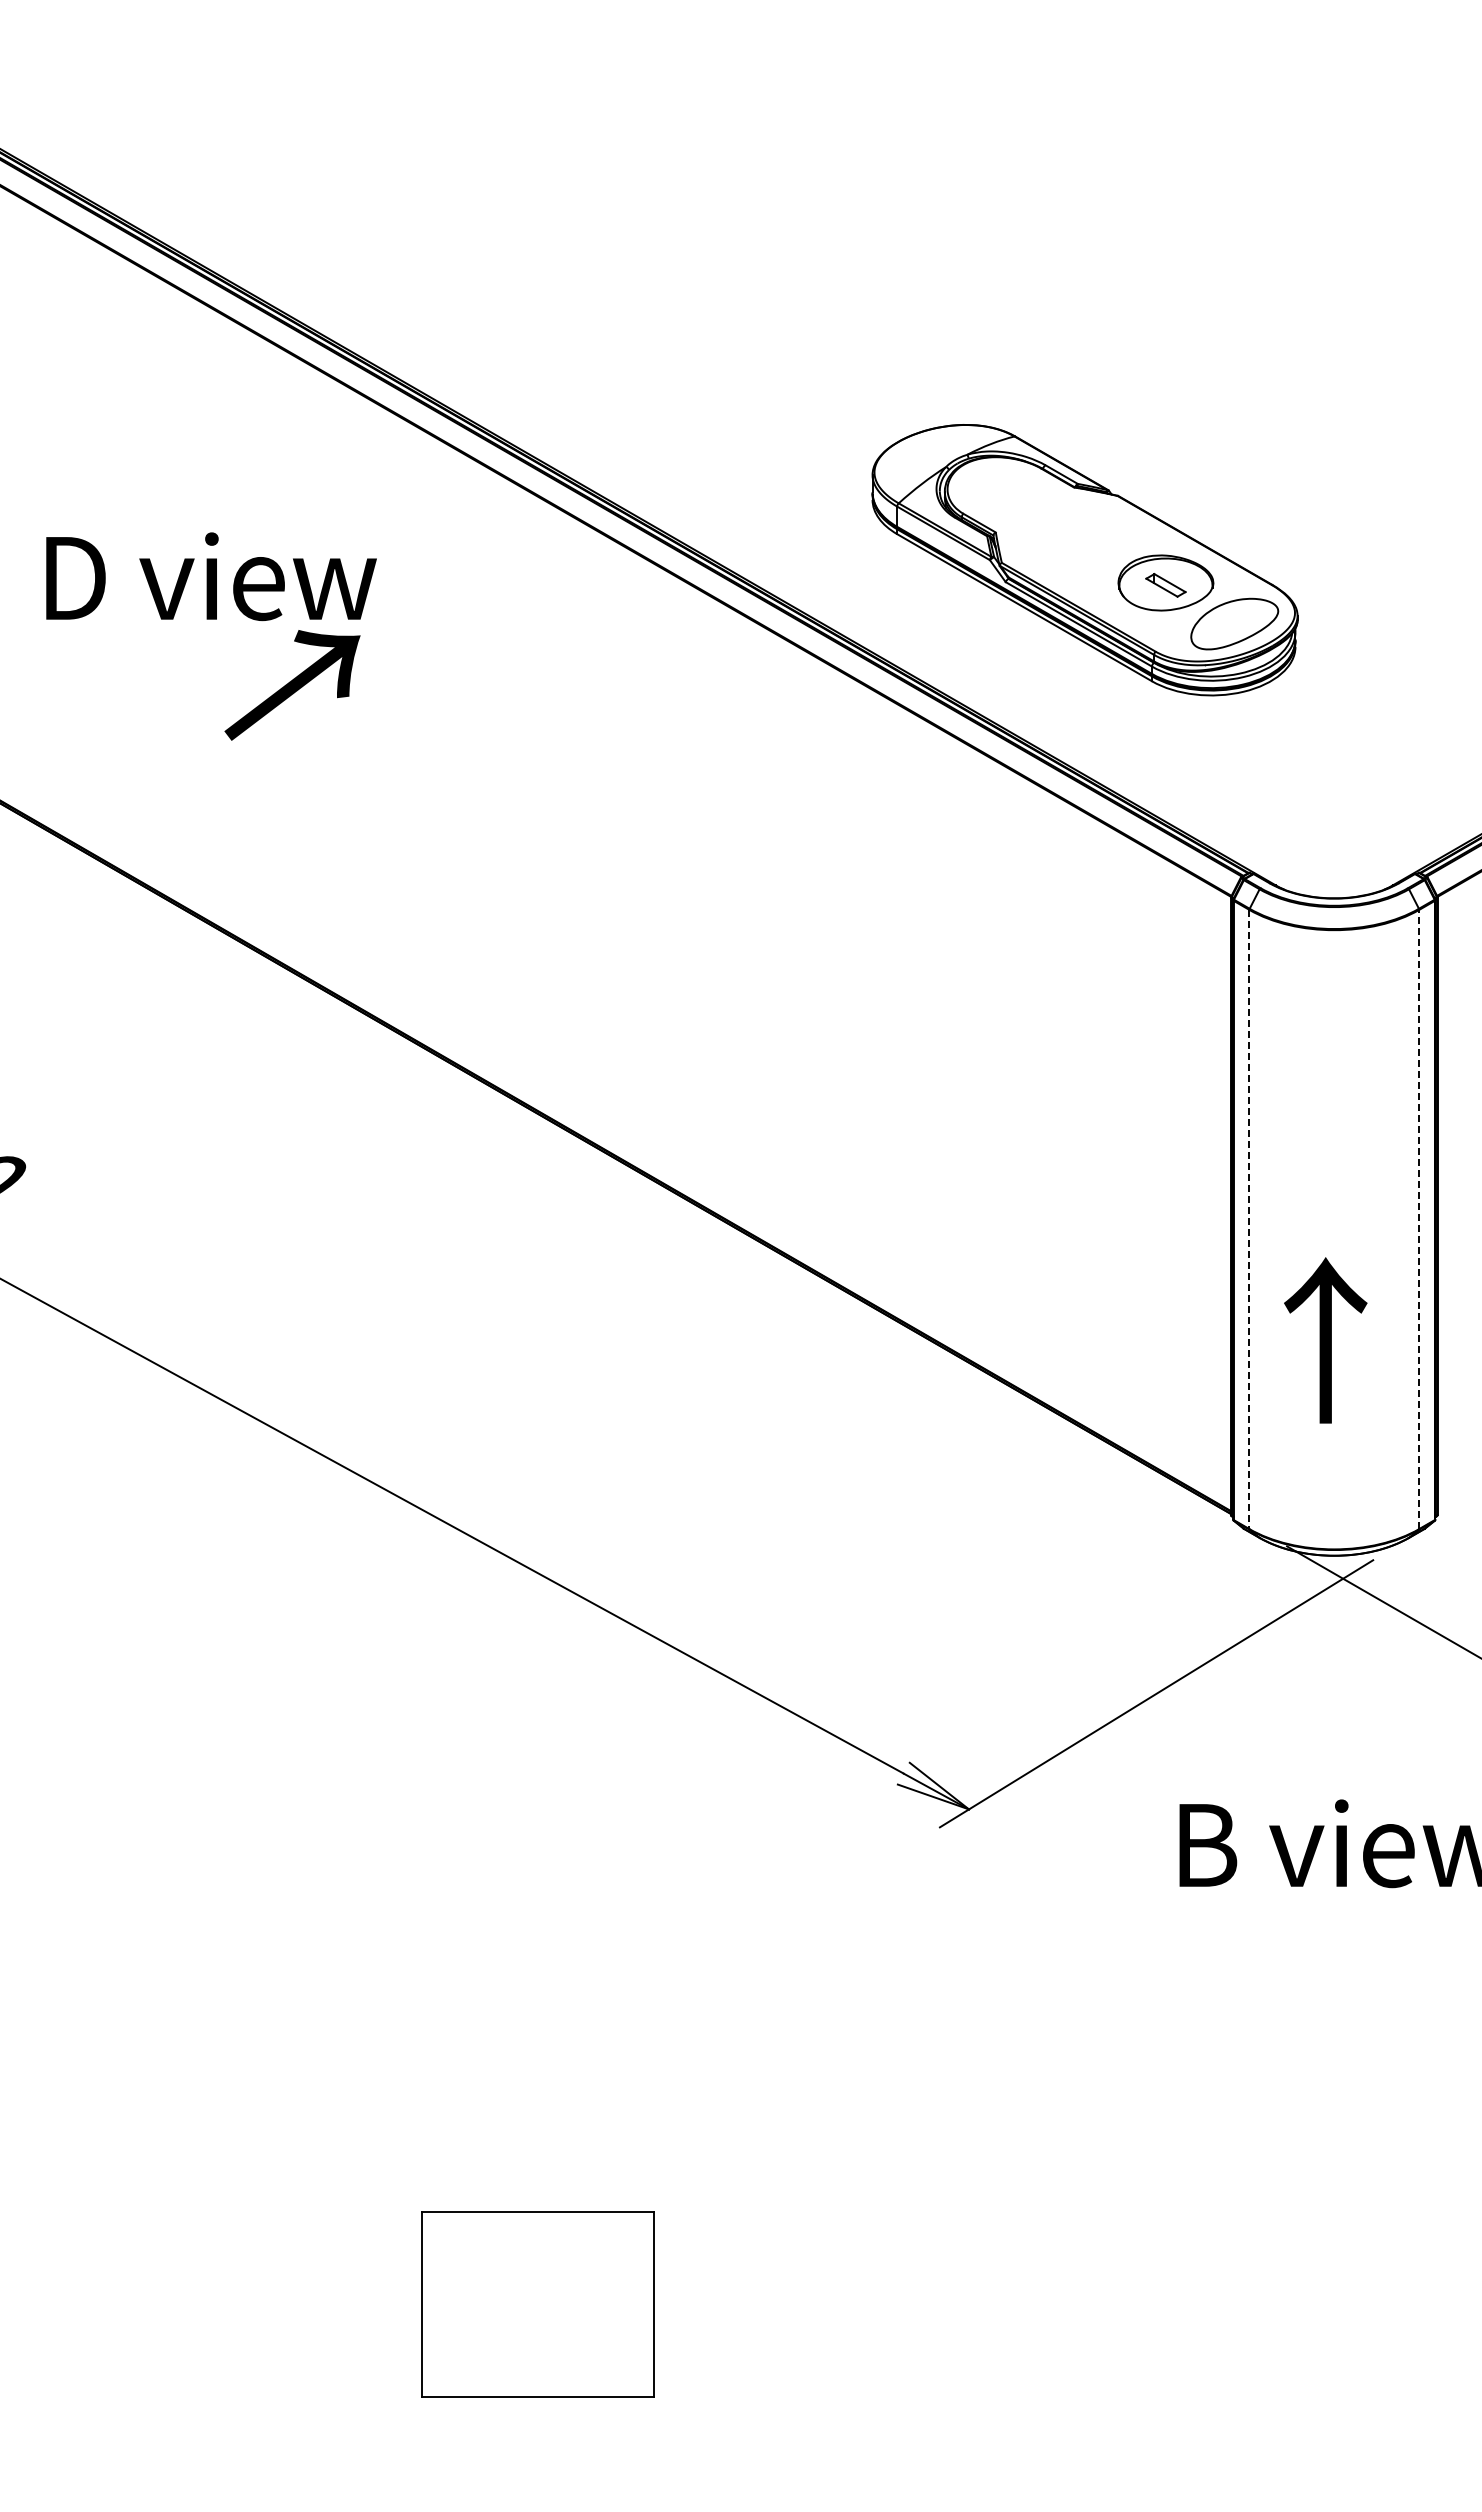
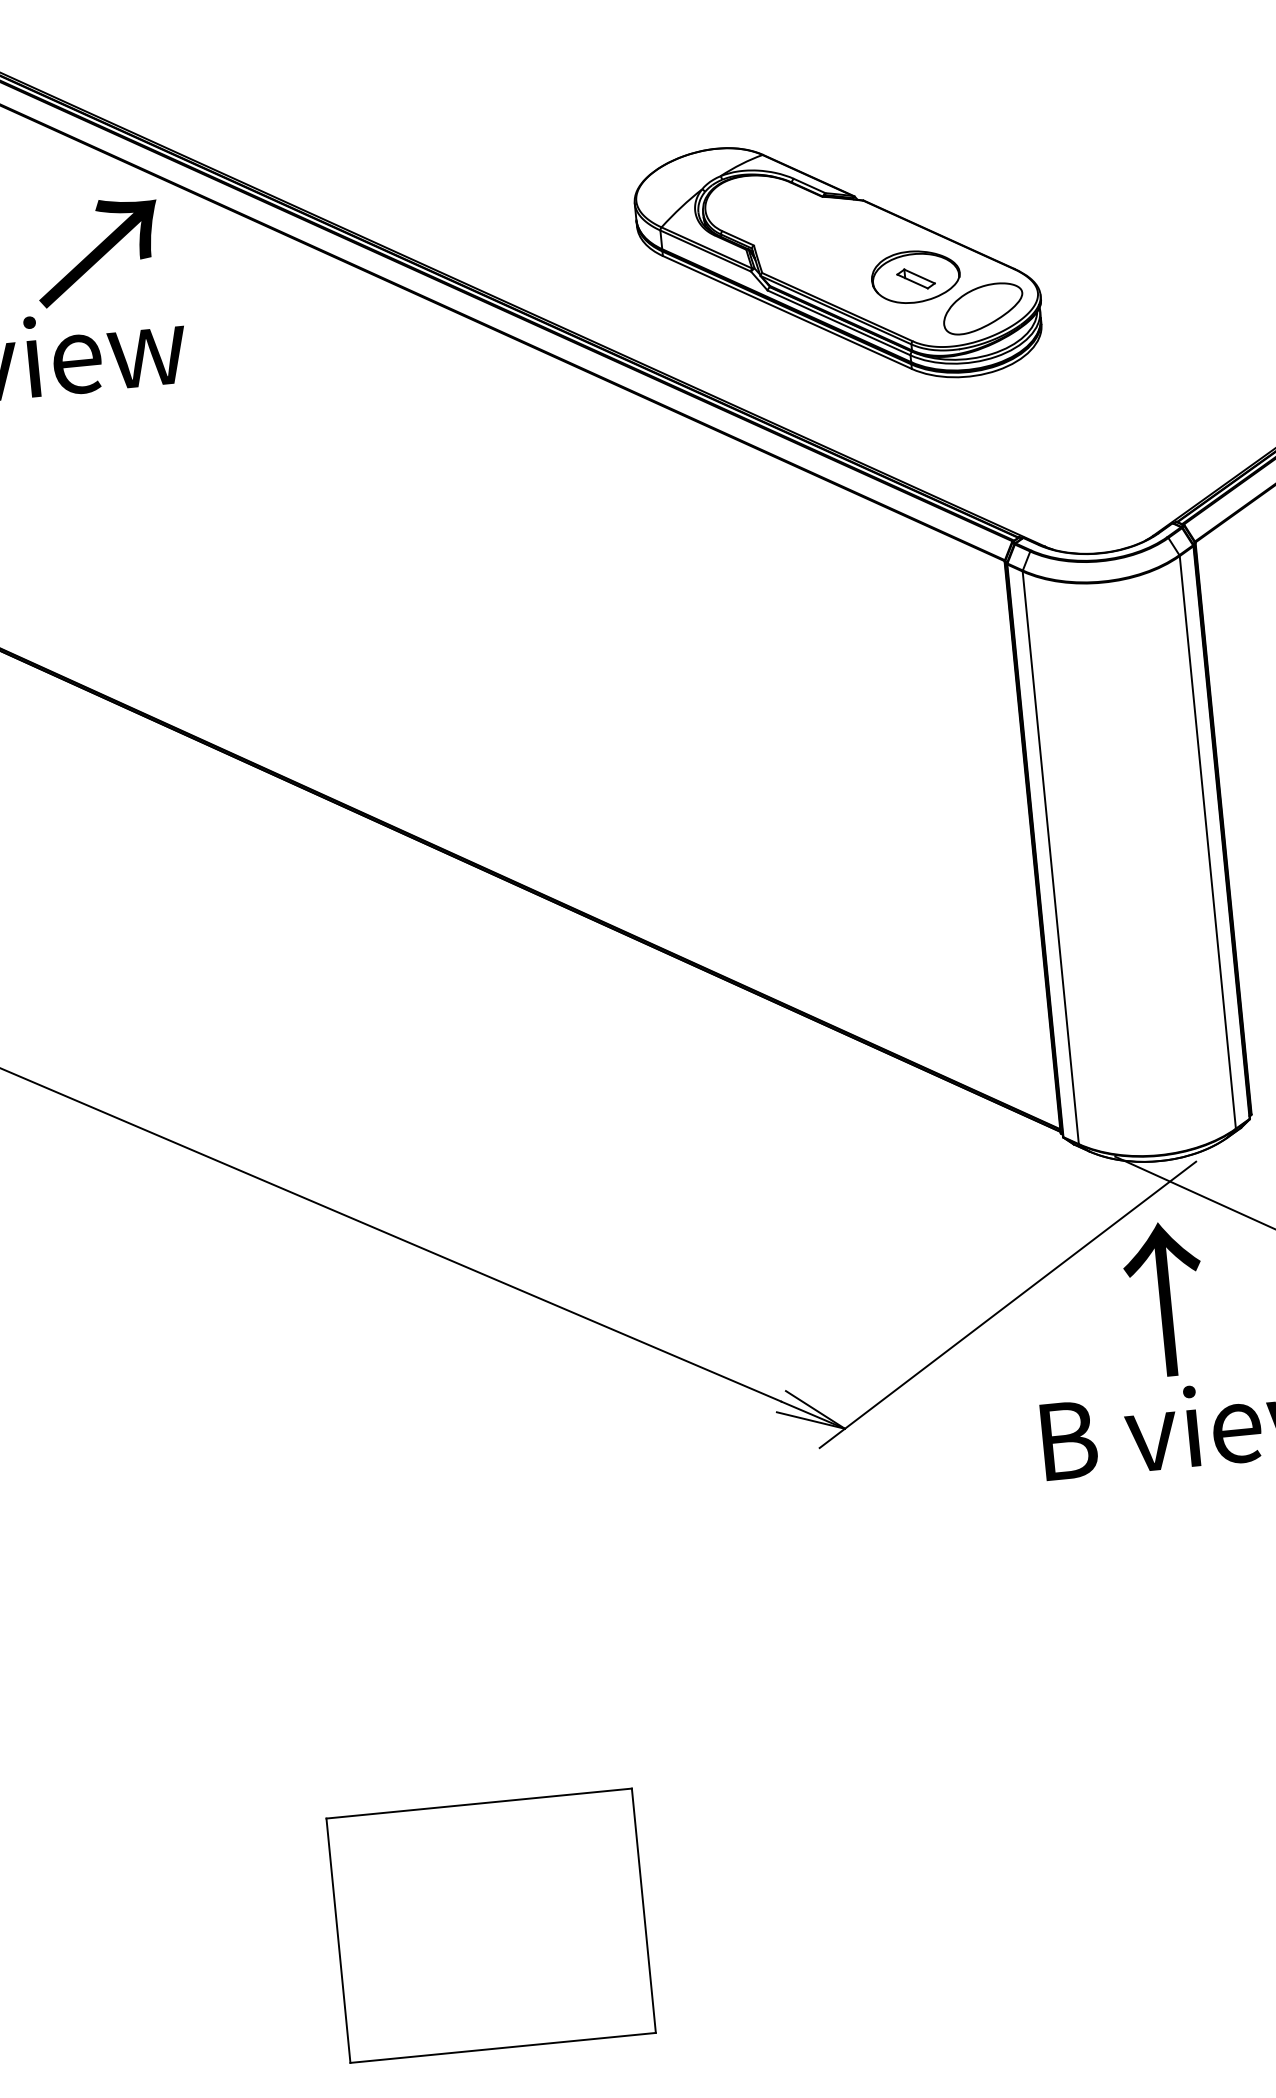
text: (292, 685) -> (97, 251), moved
line: (1249, 1219) -> (1050, 857), dashed -> solid
line: (1419, 1219) -> (1208, 842), dashed -> solid
text: (1325, 1340) -> (1165, 1299), moved
part: (537, 2304) -> (490, 1925), size x1.43

